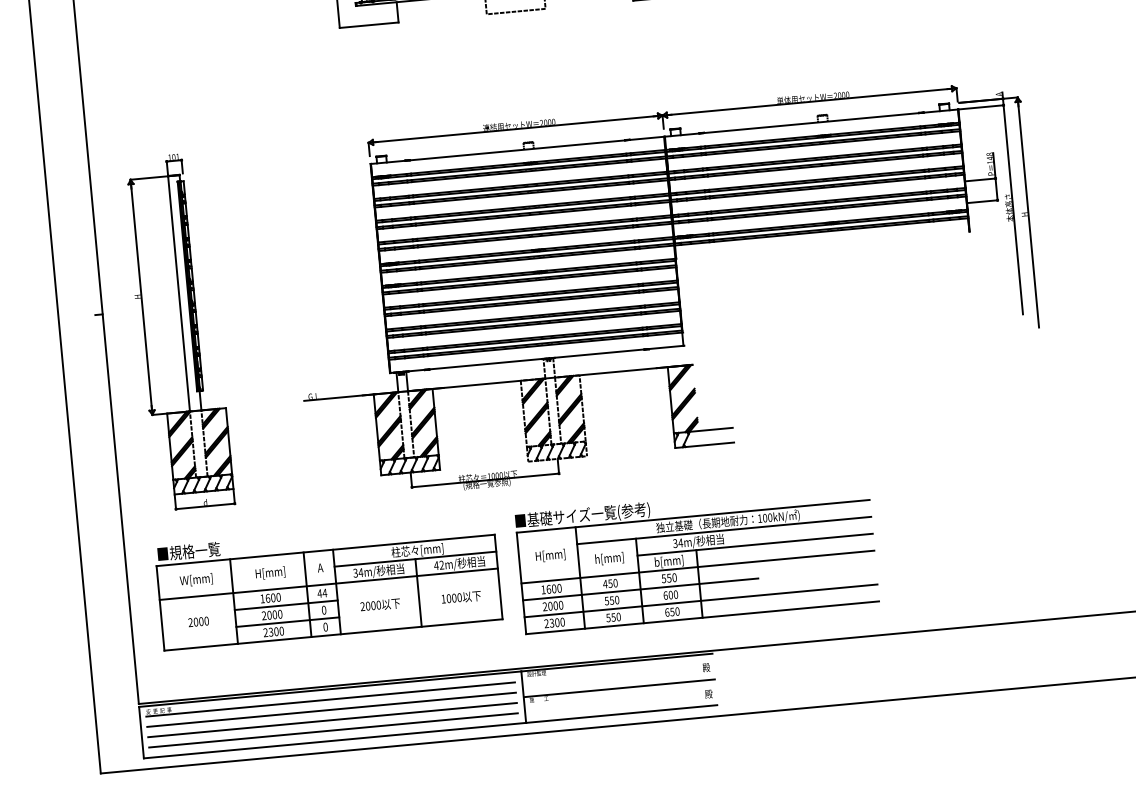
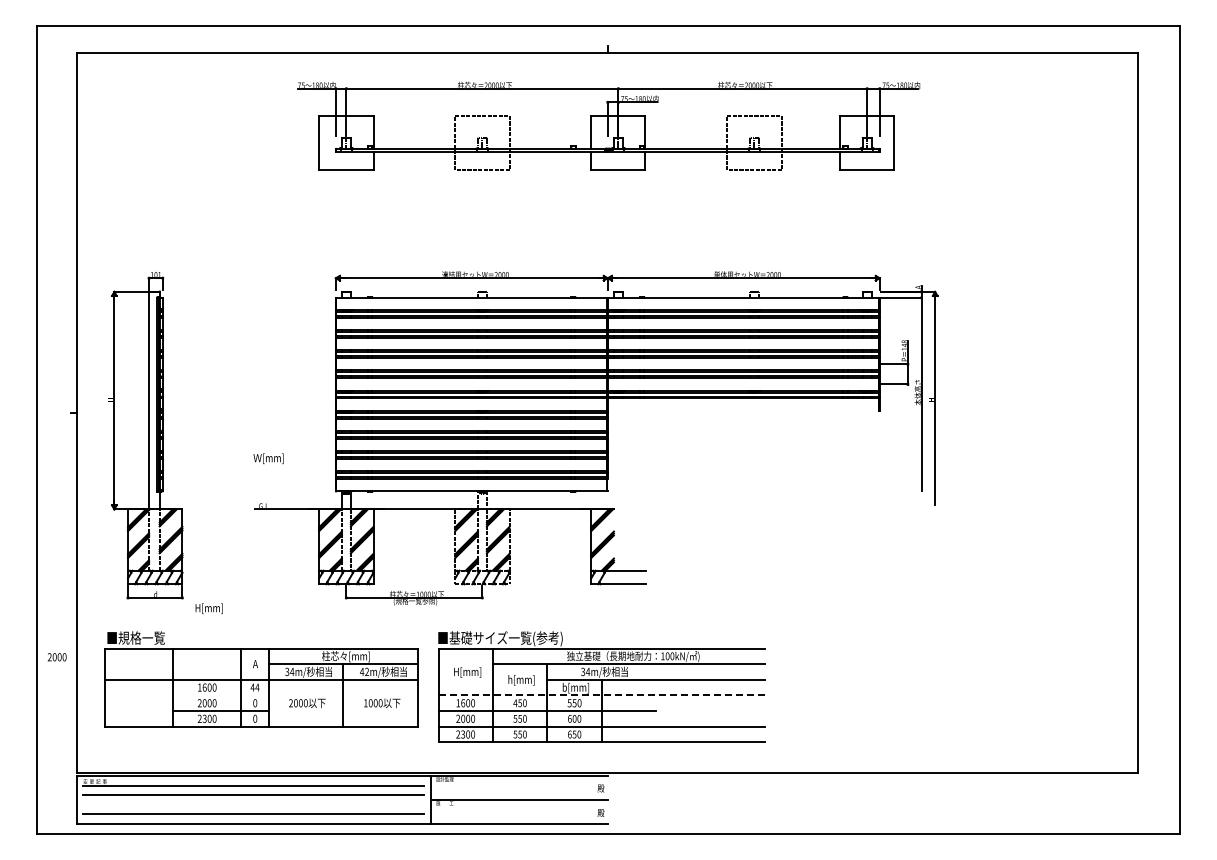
line: (698, 567) -> (602, 695), solid -> dashed
text: (269, 573) -> (208, 608), moved
text: (196, 579) -> (268, 458), moved
line: (285, 605) -> (220, 695), removed
text: (199, 622) -> (57, 657), moved
line: (332, 719) -> (253, 804), removed

